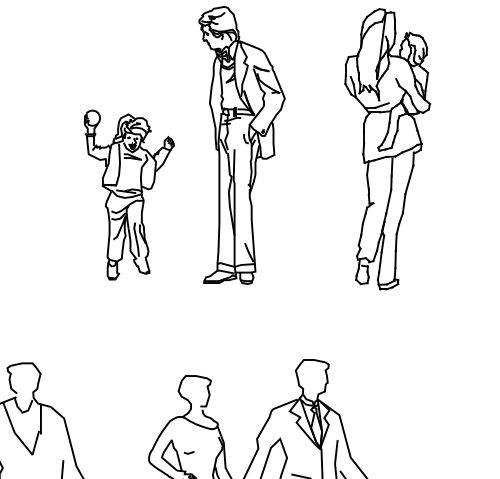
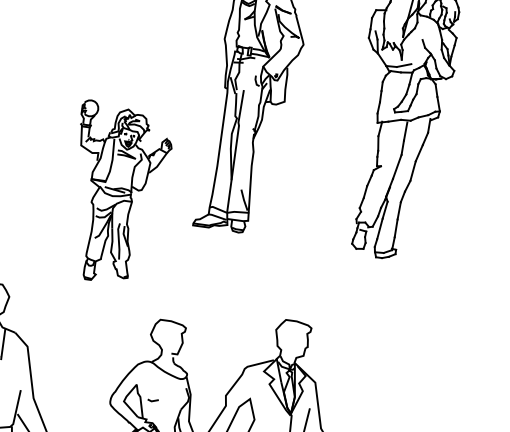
part: (129, 194) -> (118, 193), moved

